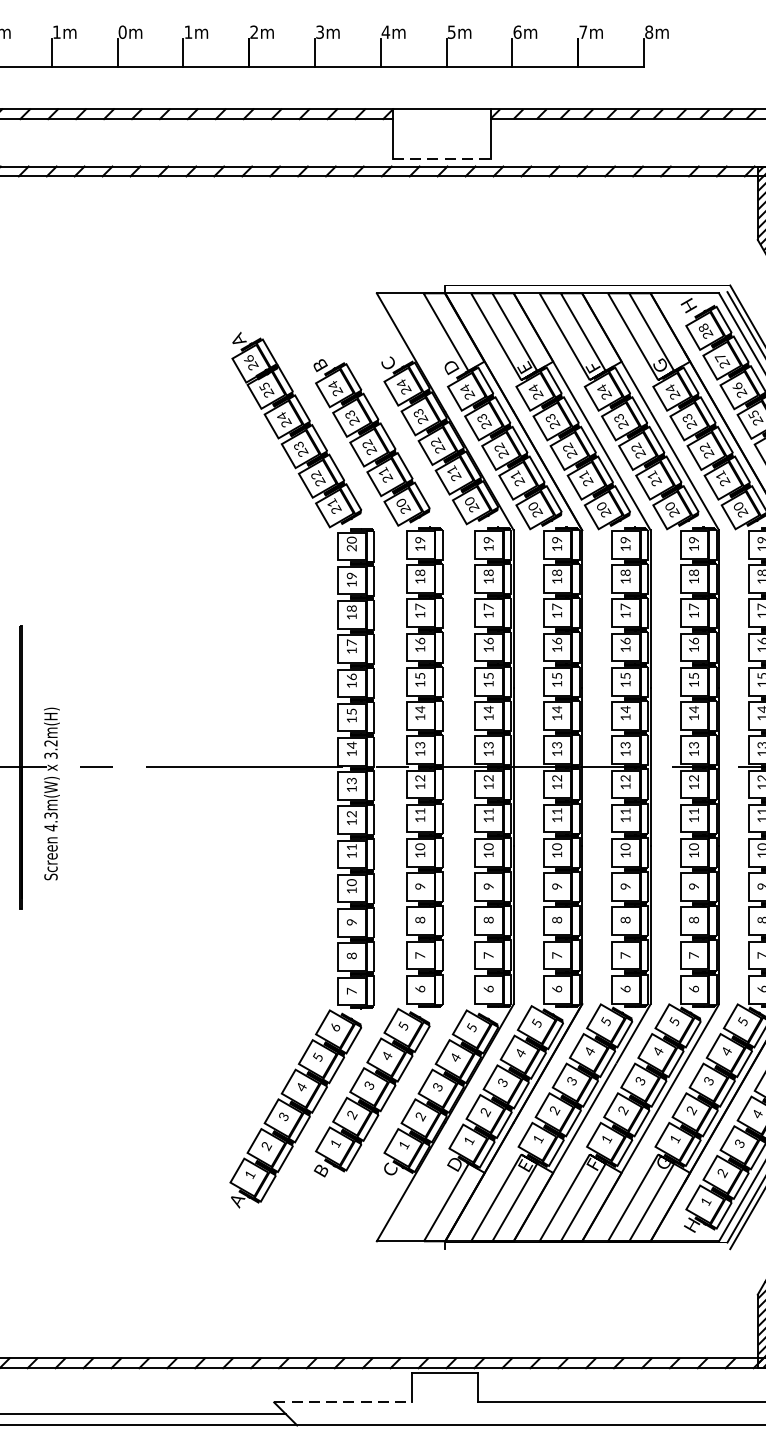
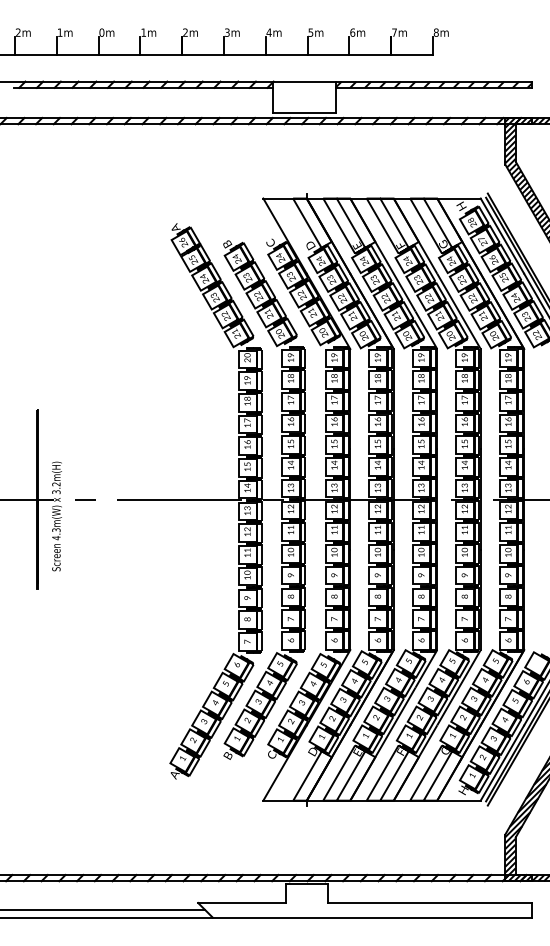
line: (443, 157) -> (305, 112), dashed -> solid
line: (343, 1401) -> (242, 902), dashed -> solid

